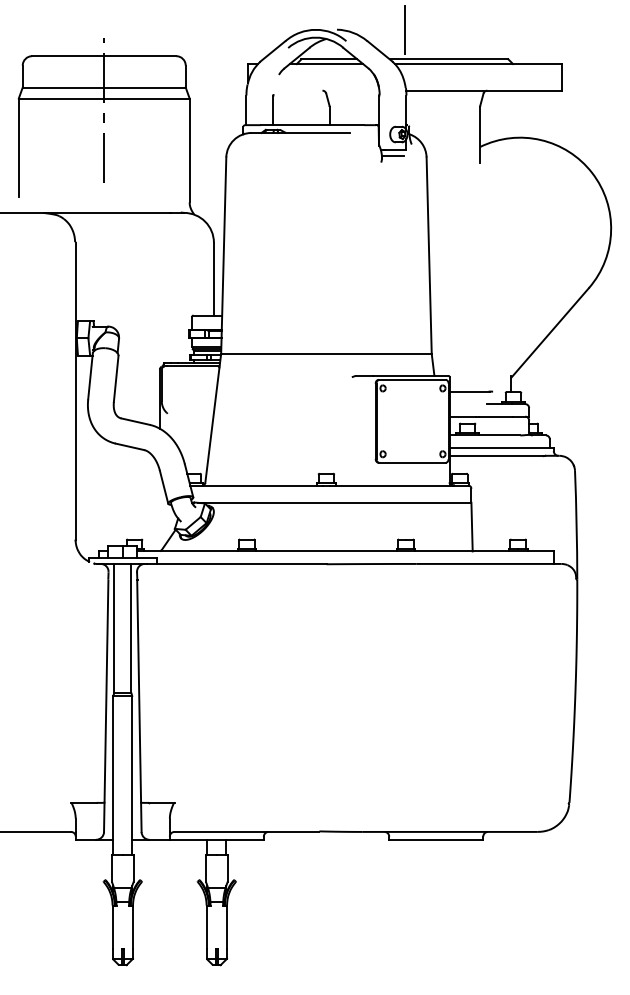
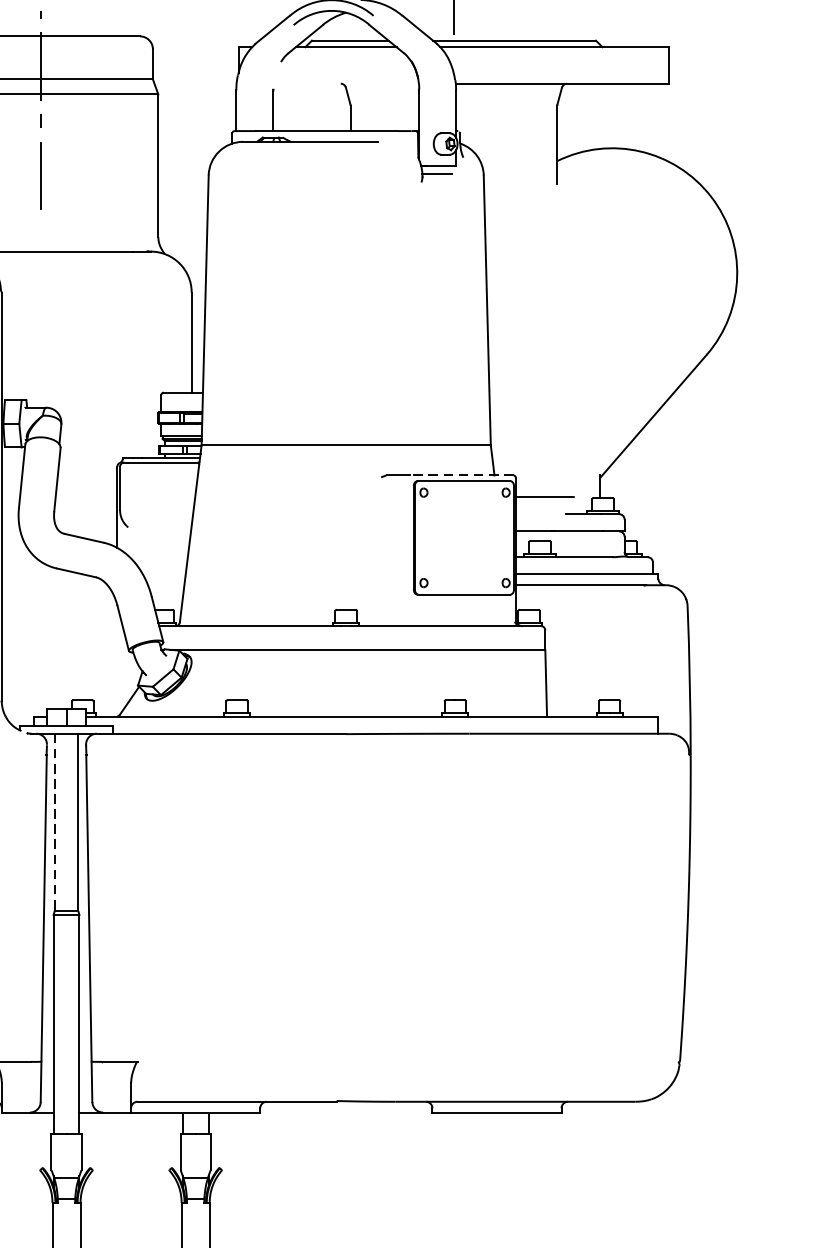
line: (410, 375) -> (461, 474), solid -> dashed
line: (114, 628) -> (55, 822), solid -> dashed

